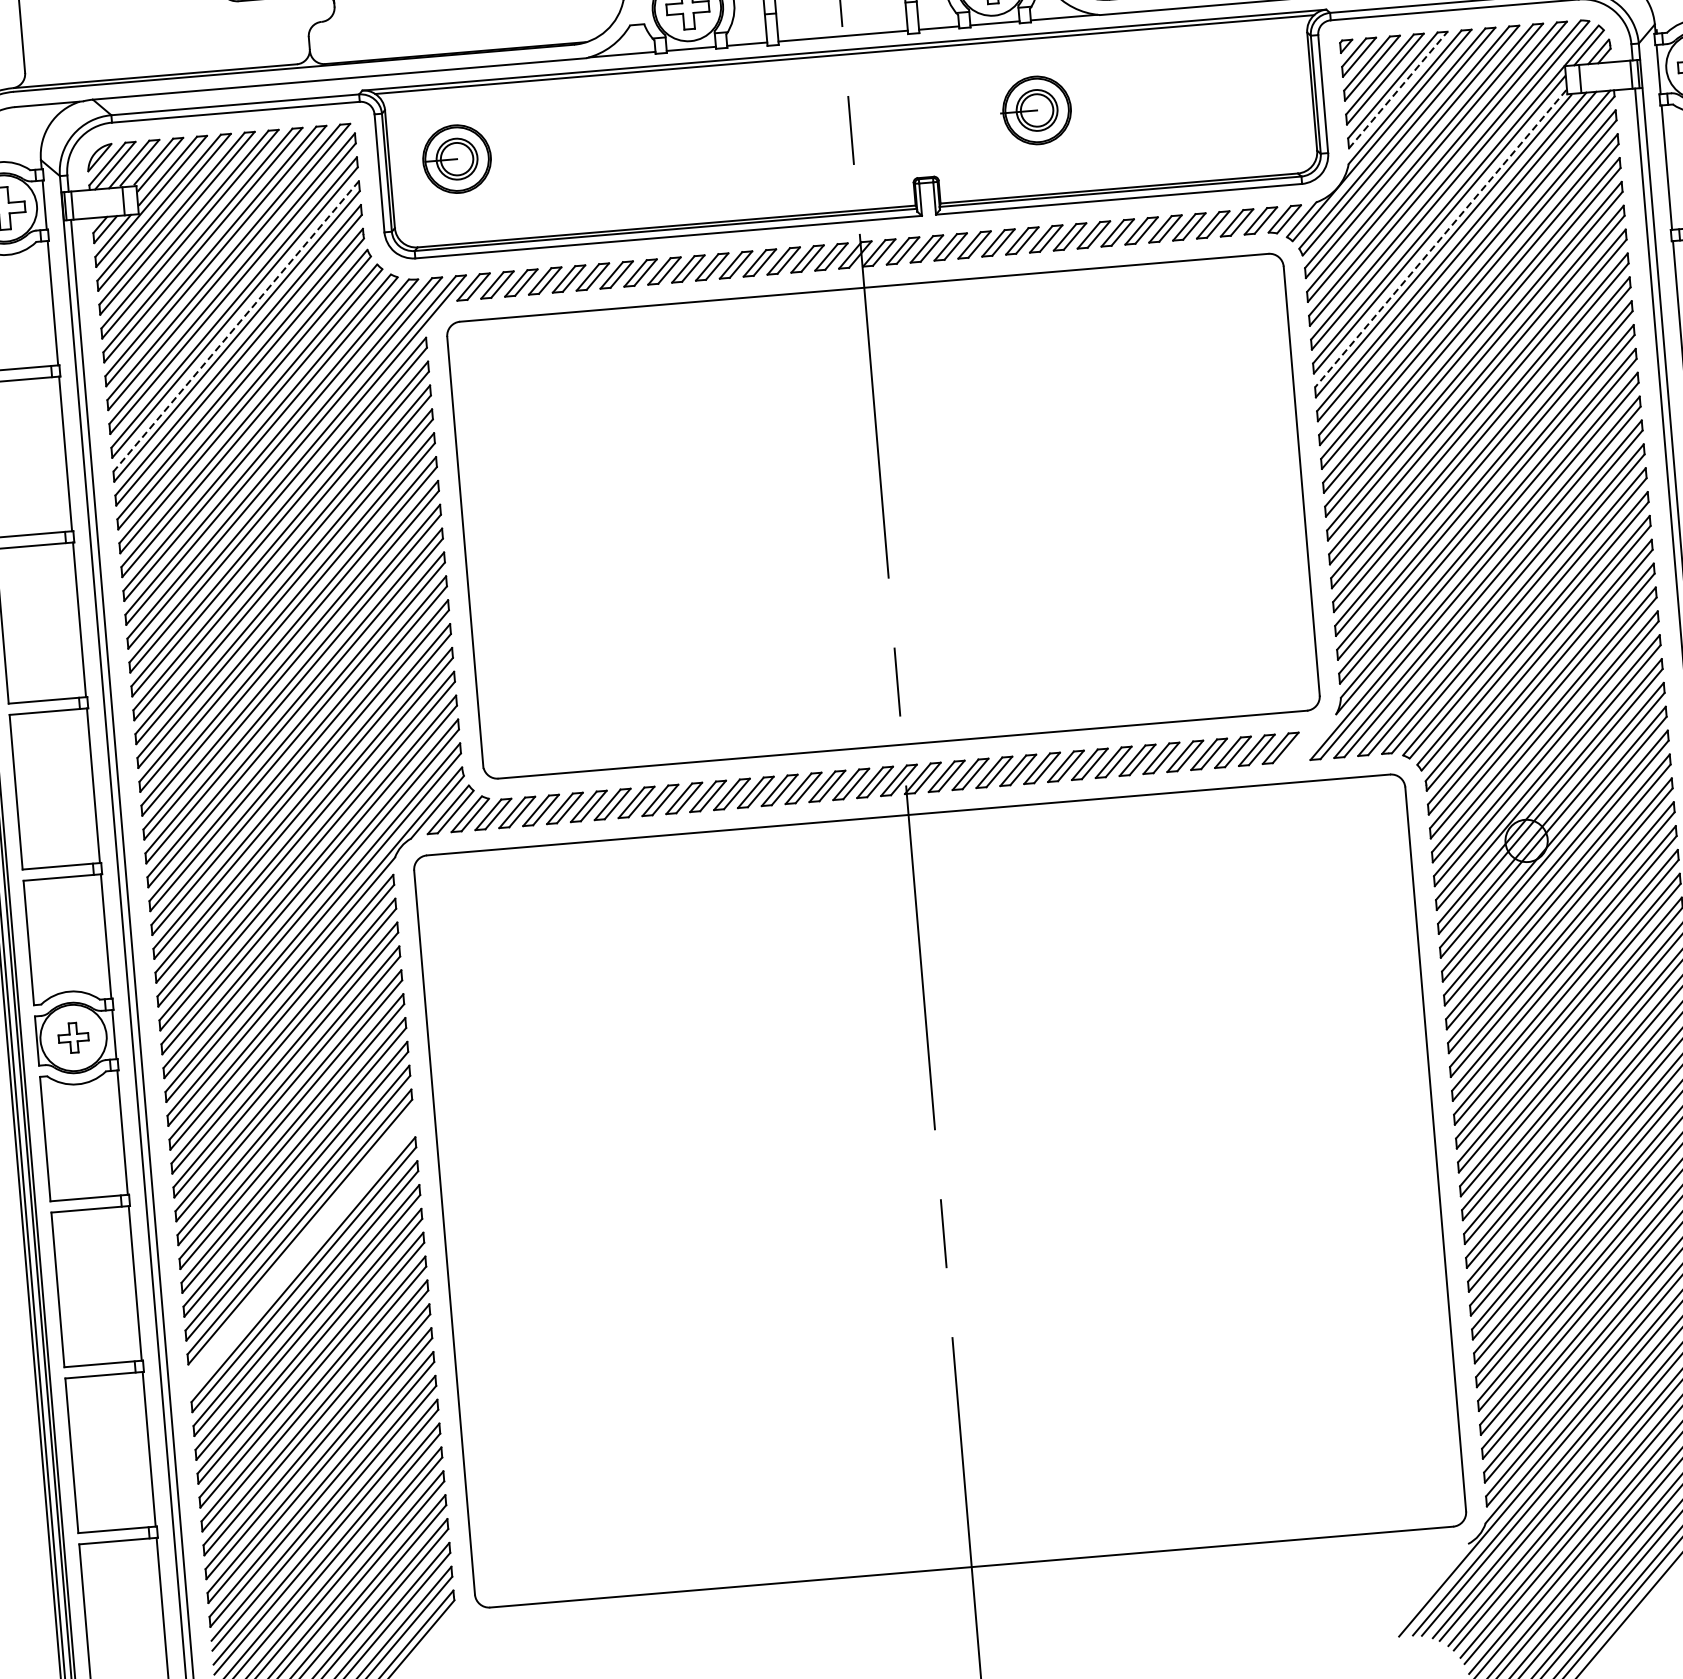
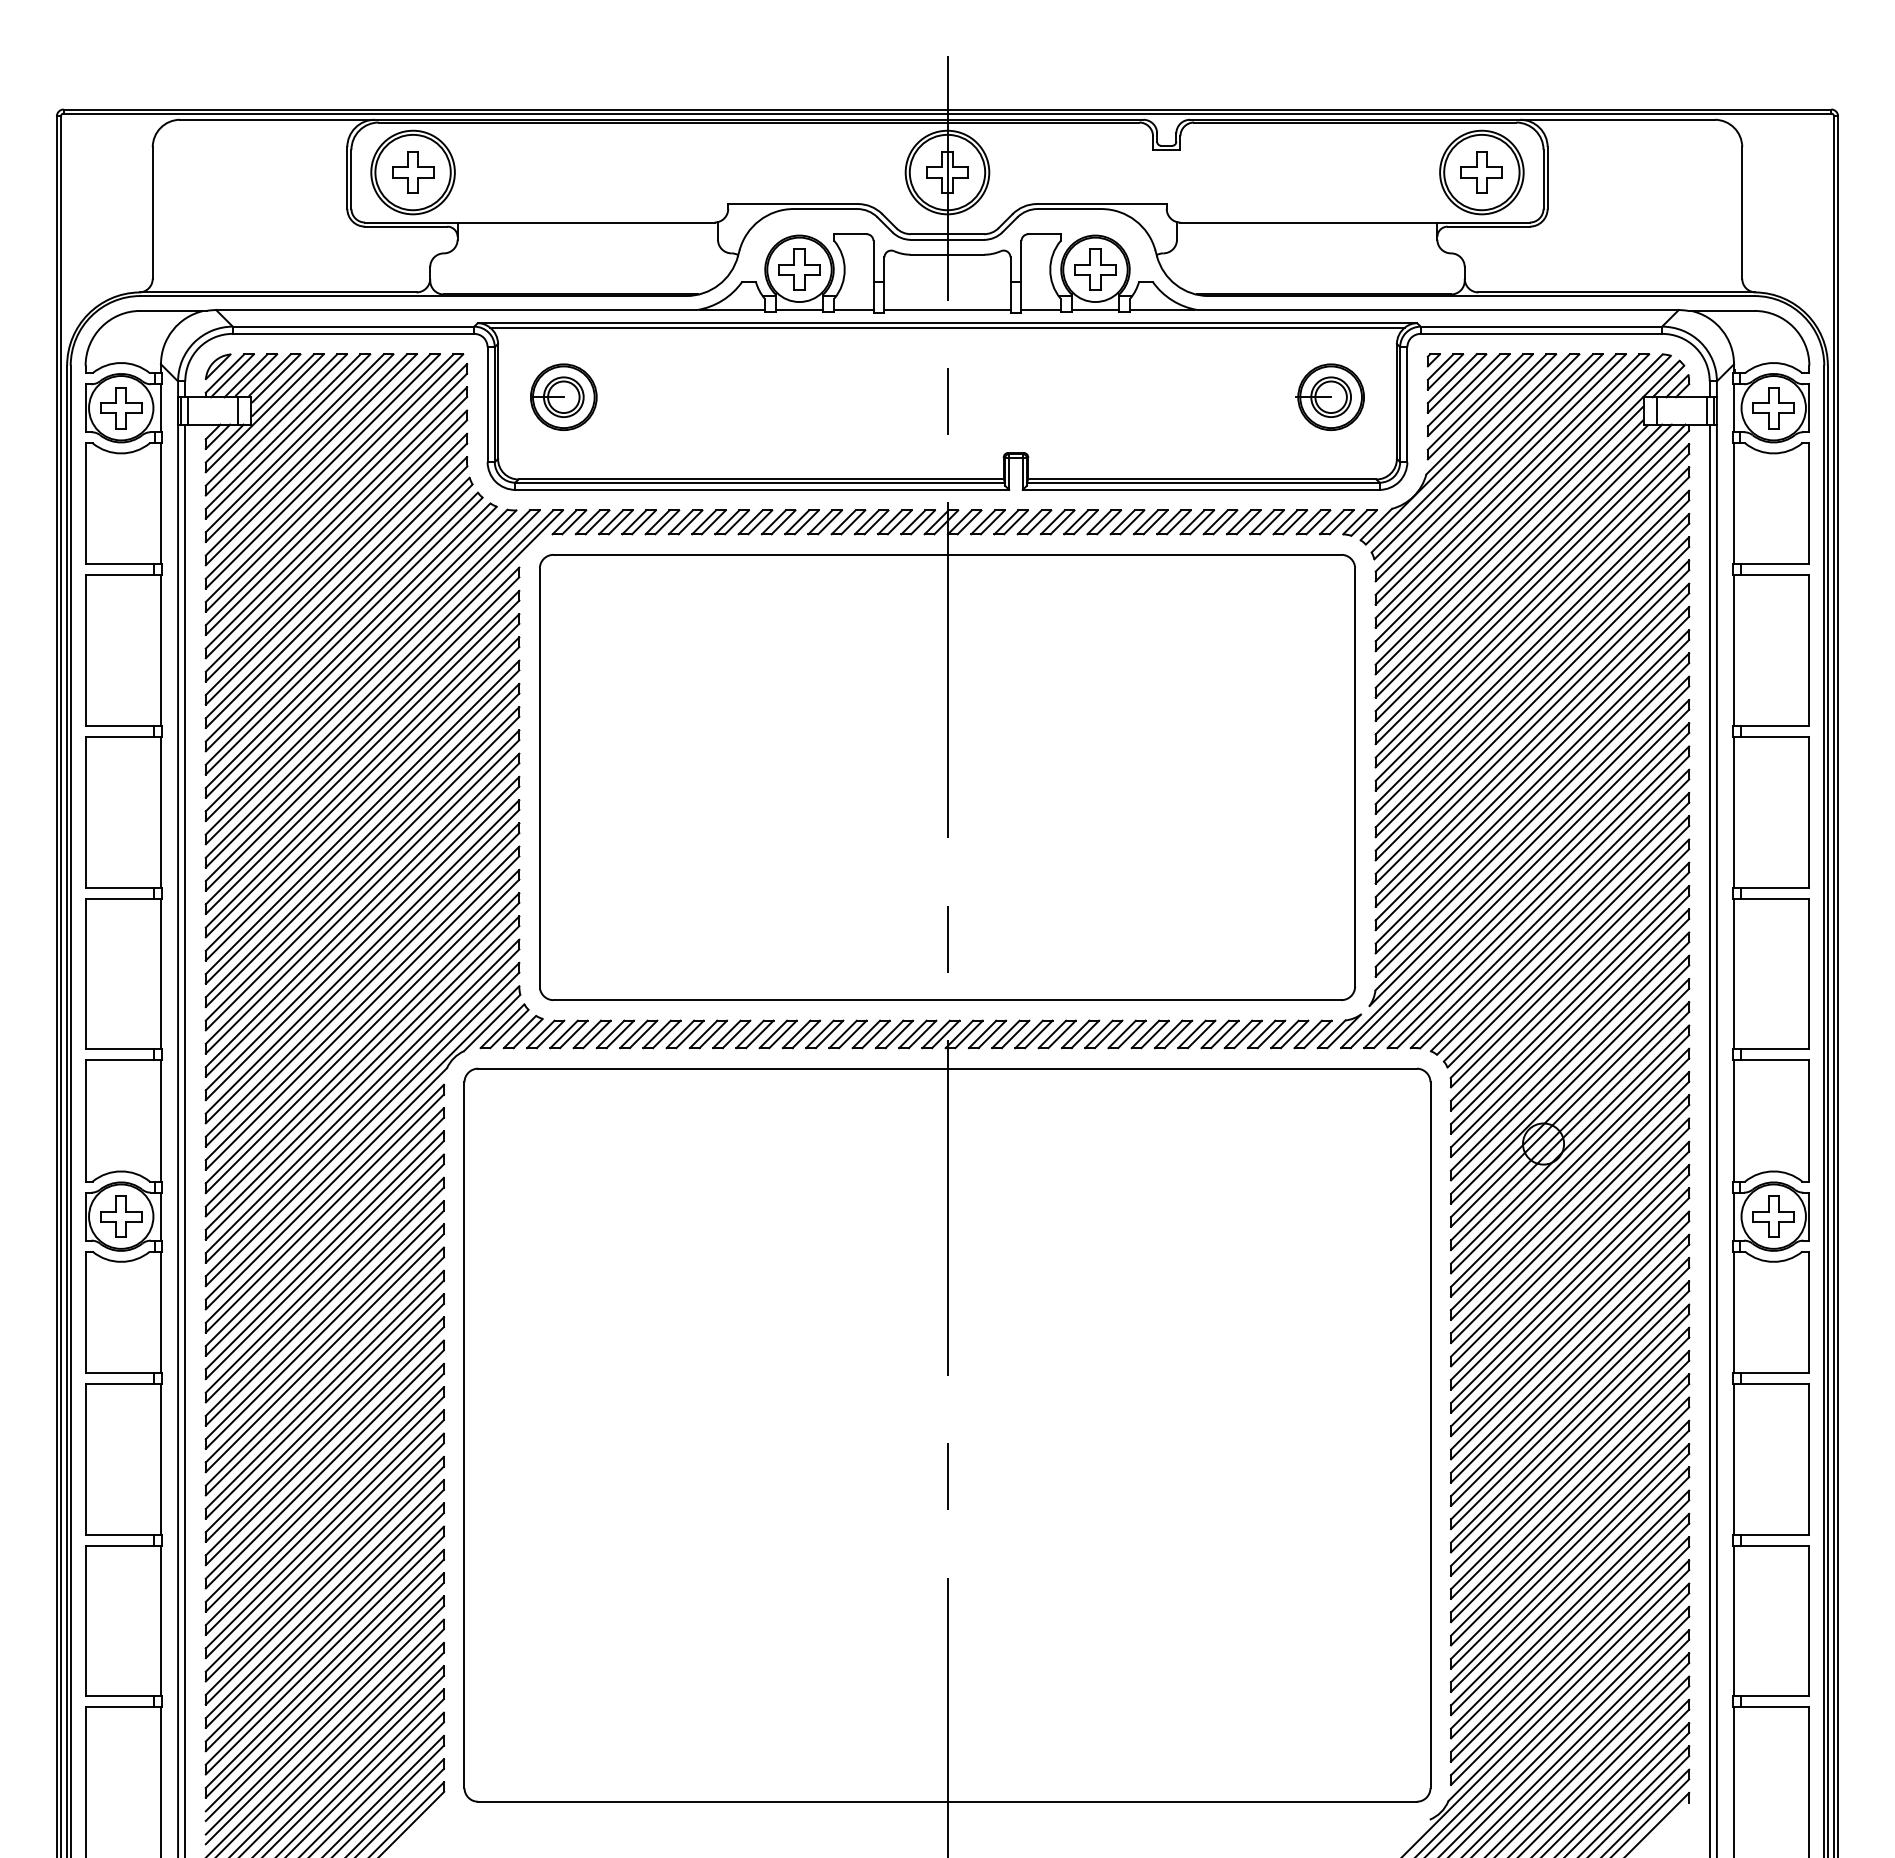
line: (1398, 89) -> (1480, 406), dashed -> solid
part: (1035, 109) -> (1329, 396), moved
line: (1439, 239) -> (1508, 554), dashed -> solid
line: (236, 326) -> (336, 541), dashed -> solid
part: (1307, 743) -> (1339, 1031), added
part: (73, 1037) -> (121, 1216), size x1.43
part: (301, 1251) -> (324, 1441), added

